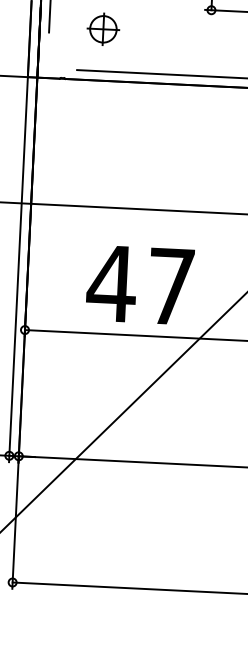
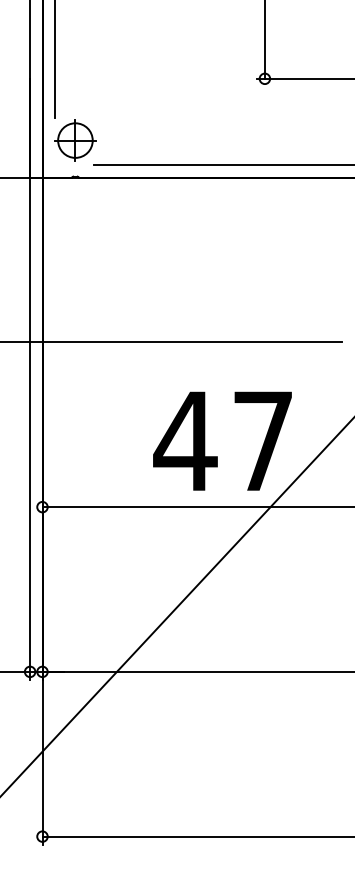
part: (103, 29) -> (75, 140), moved
text: (140, 284) -> (222, 440), moved

